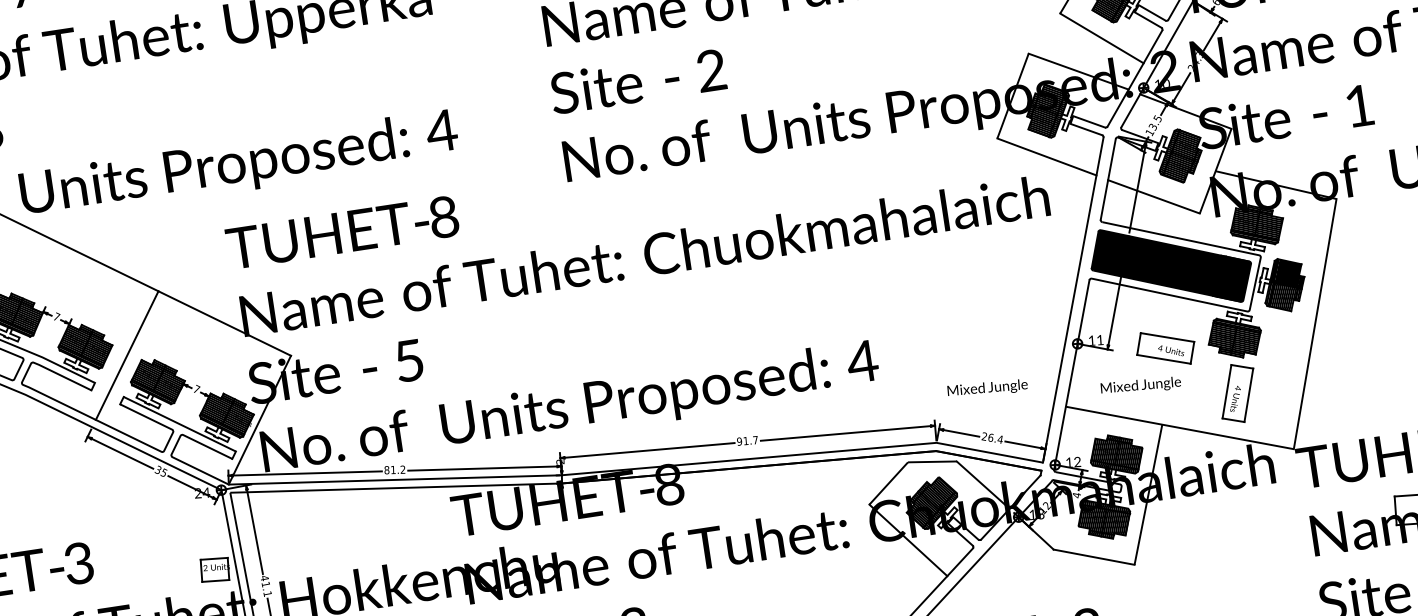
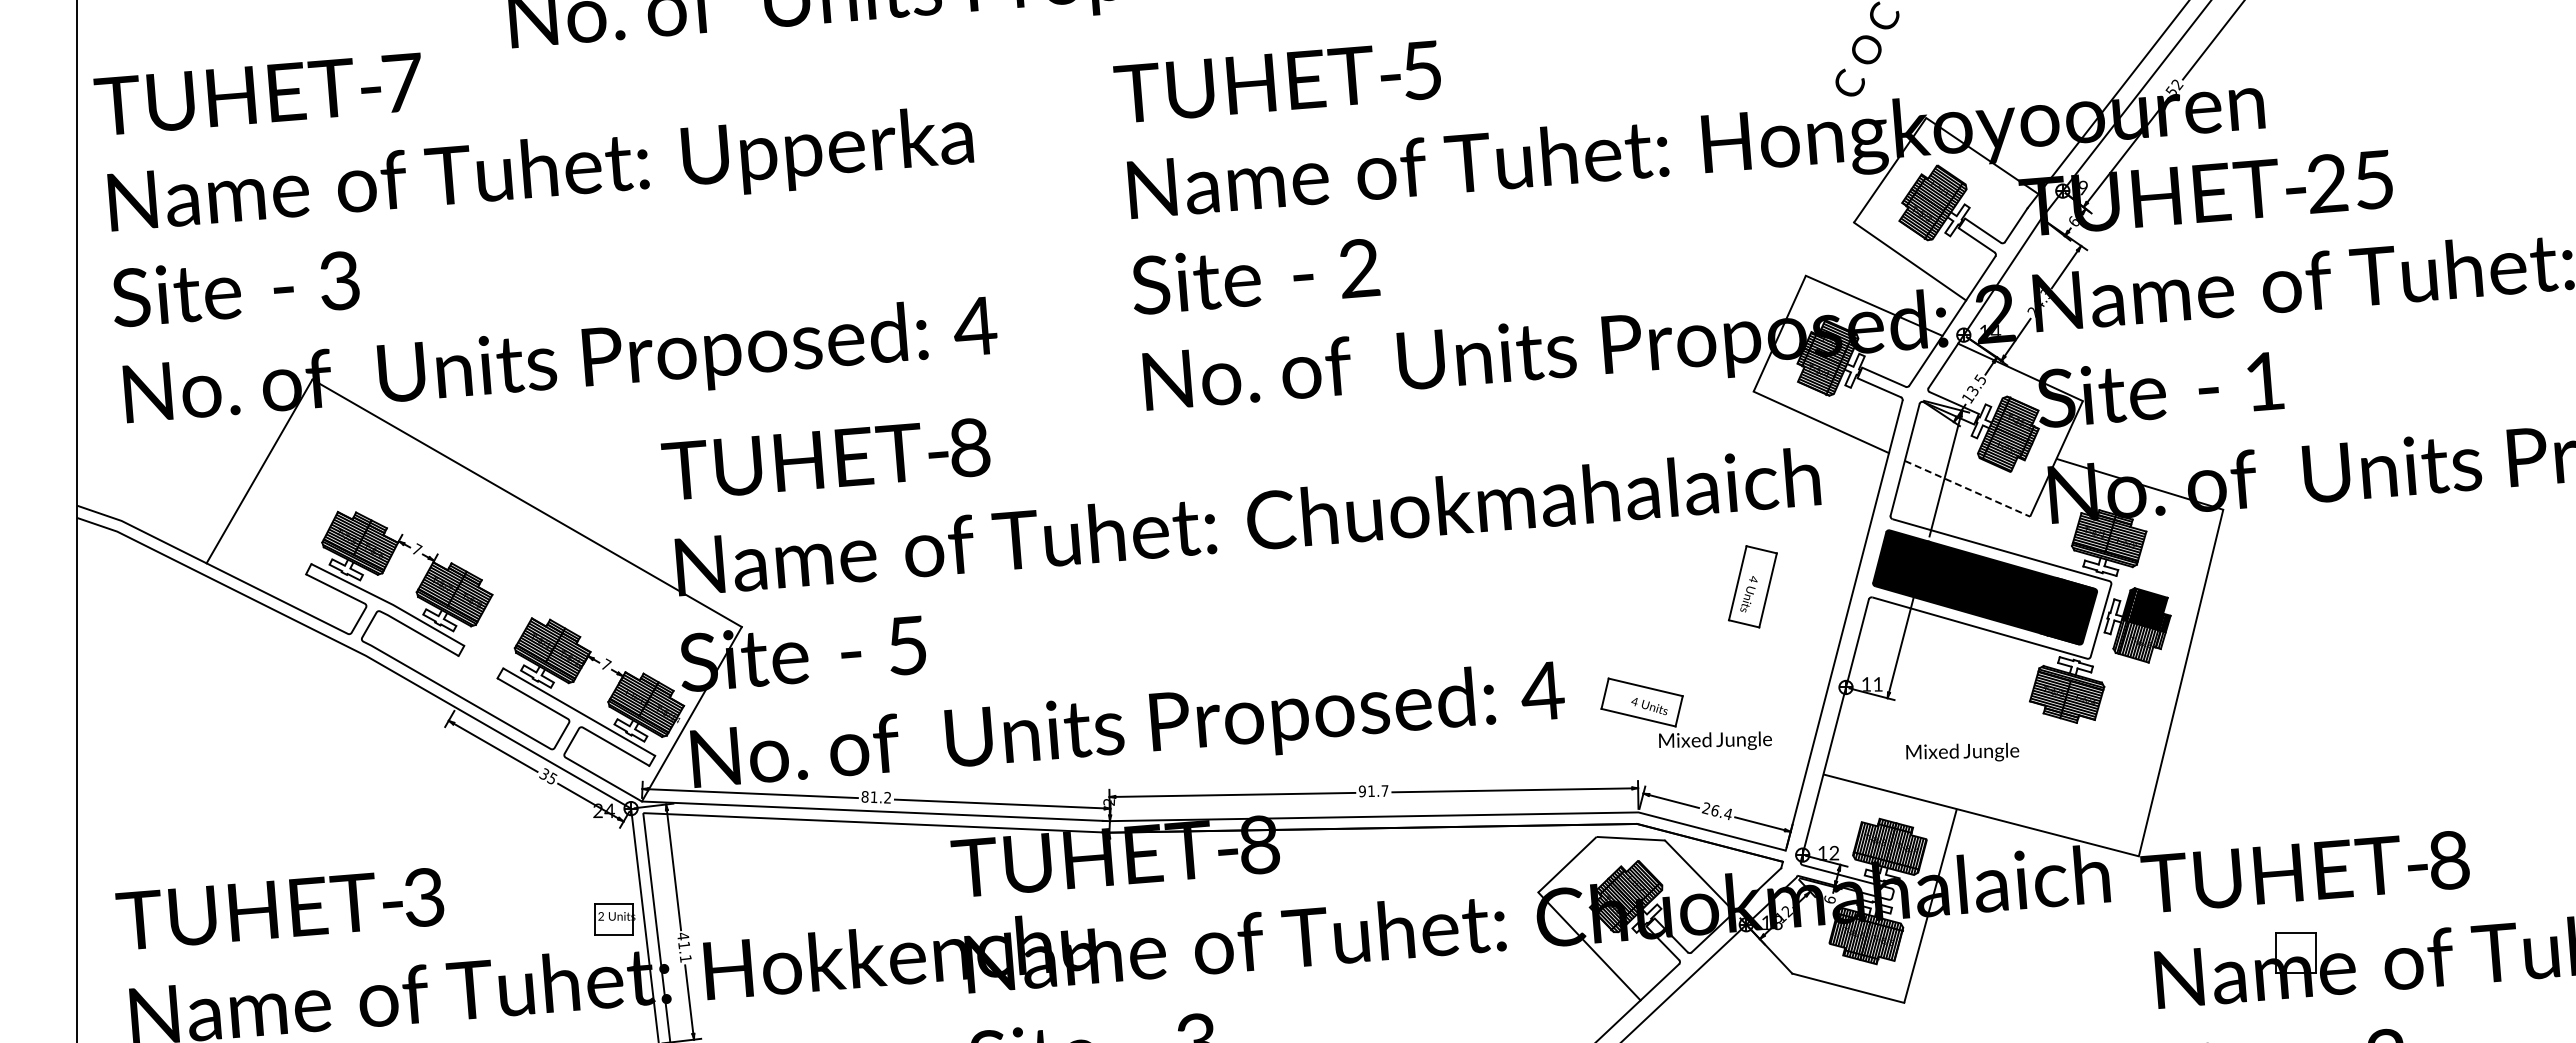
text: (1165, 83) -> (1995, 330), 10 -> 14
line: (1153, 196) -> (1967, 488), solid -> dashed
part: (1165, 348) -> (1641, 702), moved
line: (126, 355) -> (511, 610), removed
text: (1140, 385) -> (1962, 751), moved
part: (1237, 393) -> (1752, 586), moved
text: (1076, 495) -> (1829, 899), 4 -> 6

